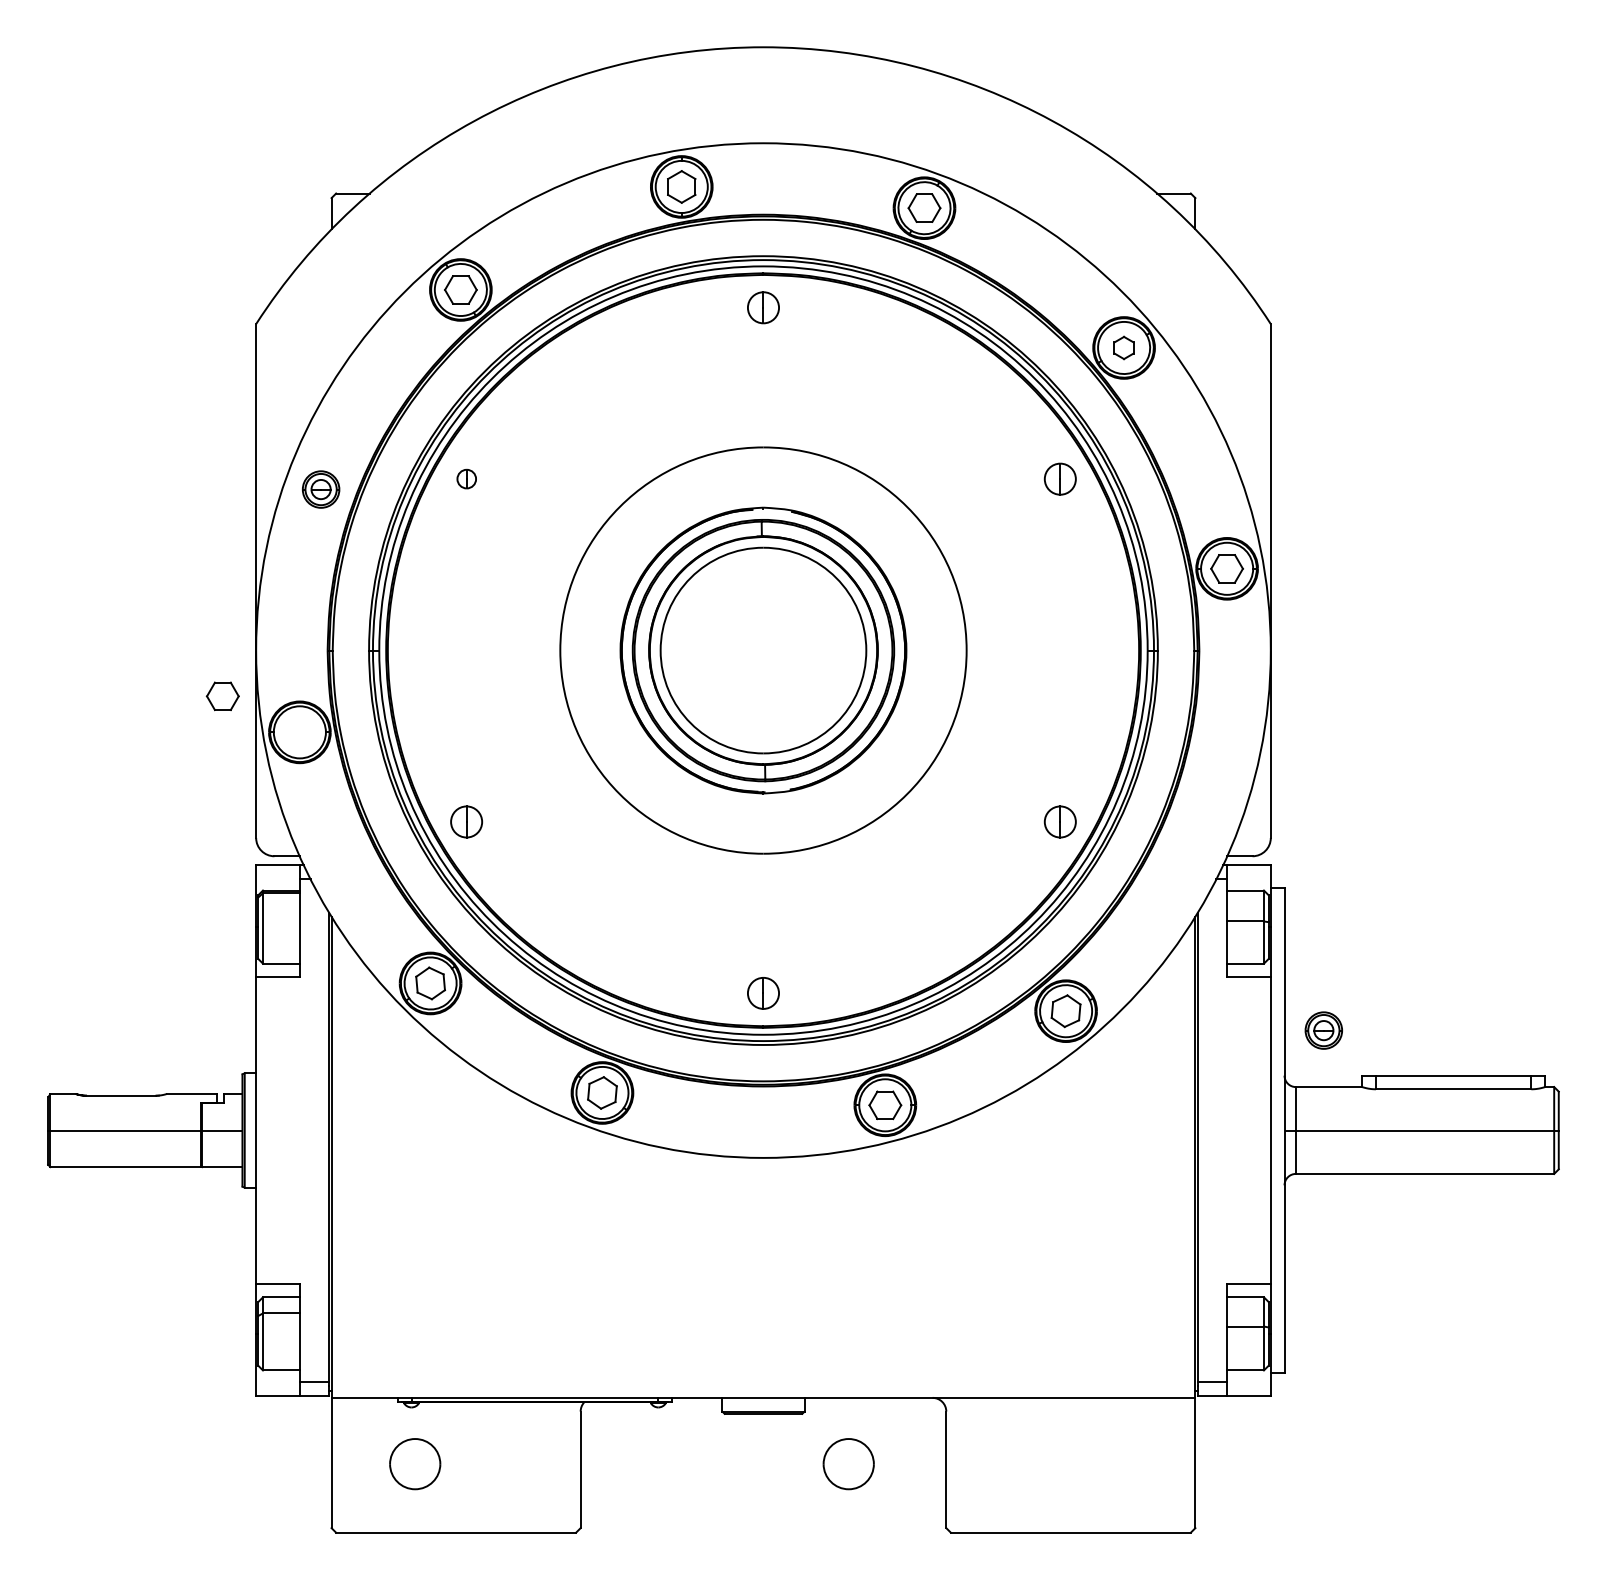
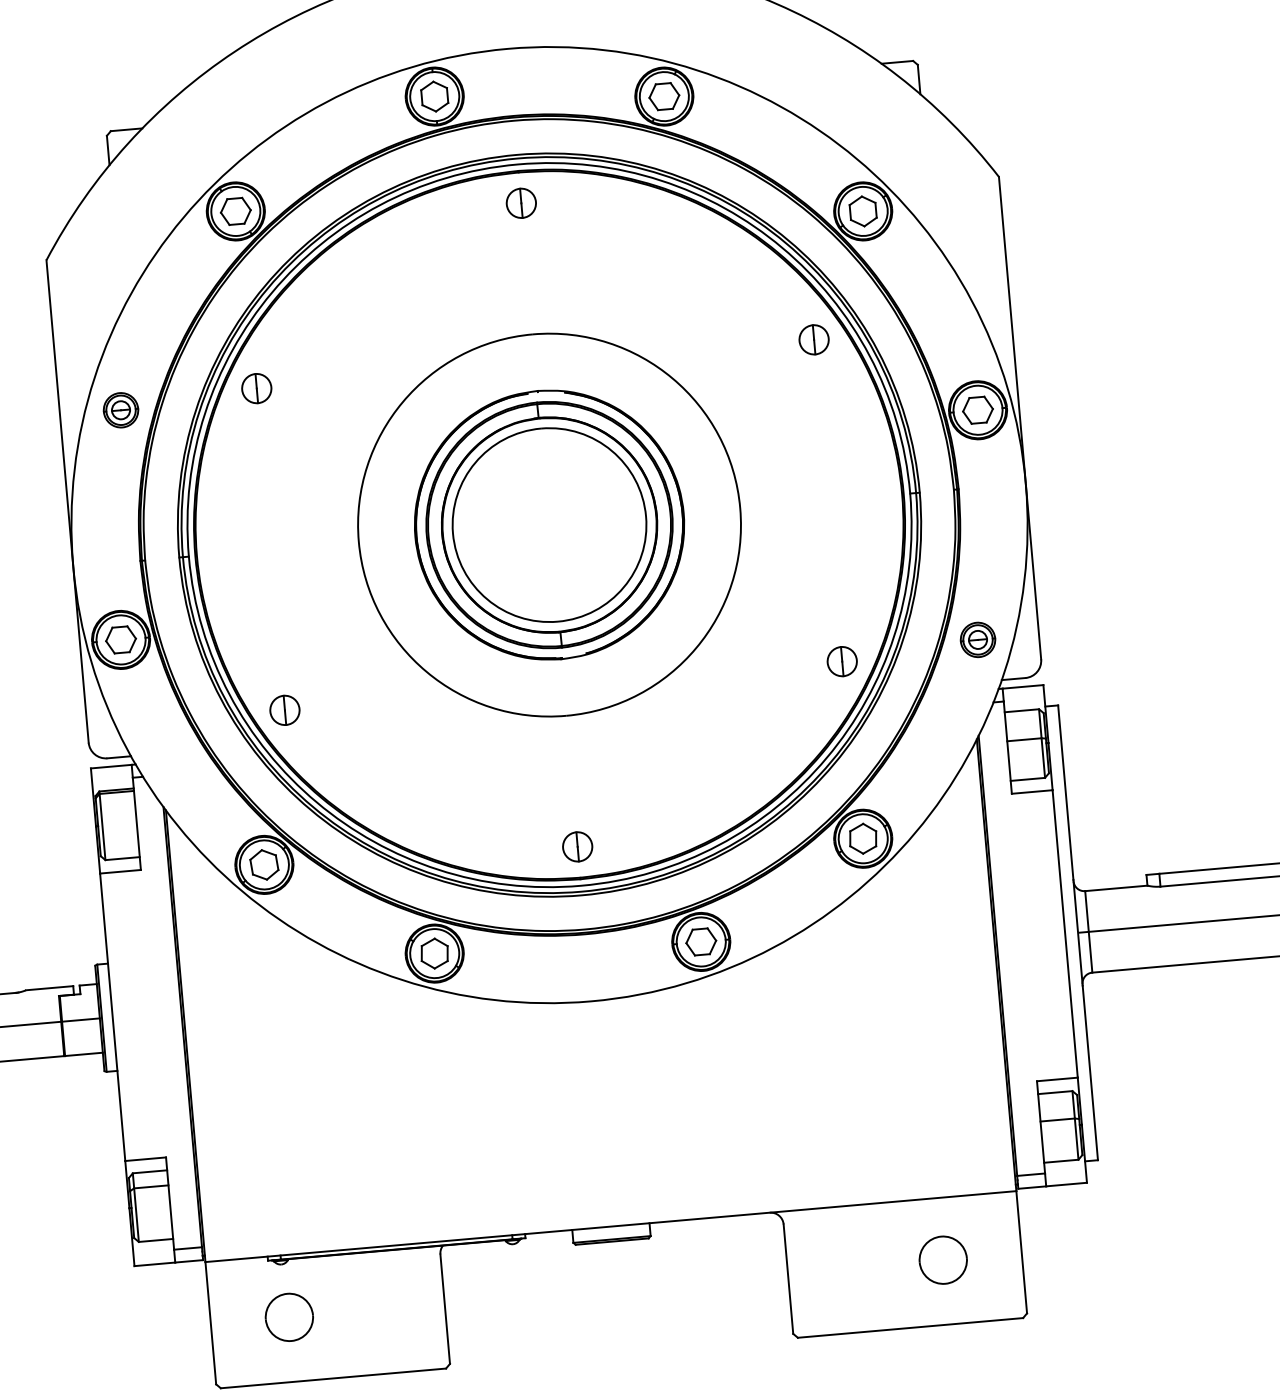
part: (1123, 347) -> (862, 211), size x1.43
part: (466, 478) -> (256, 387), size x1.67
part: (222, 696) -> (120, 640), moved
part: (1323, 1030) -> (977, 639), moved
part: (848, 1464) -> (943, 1260), moved

